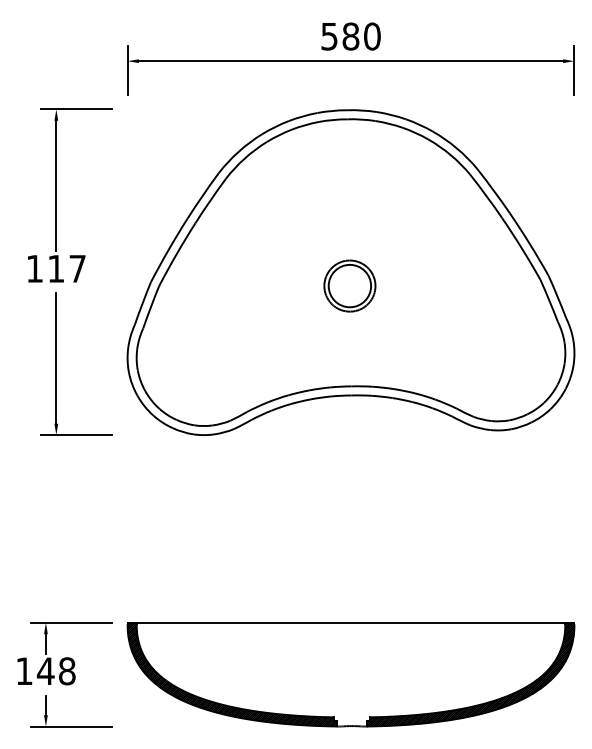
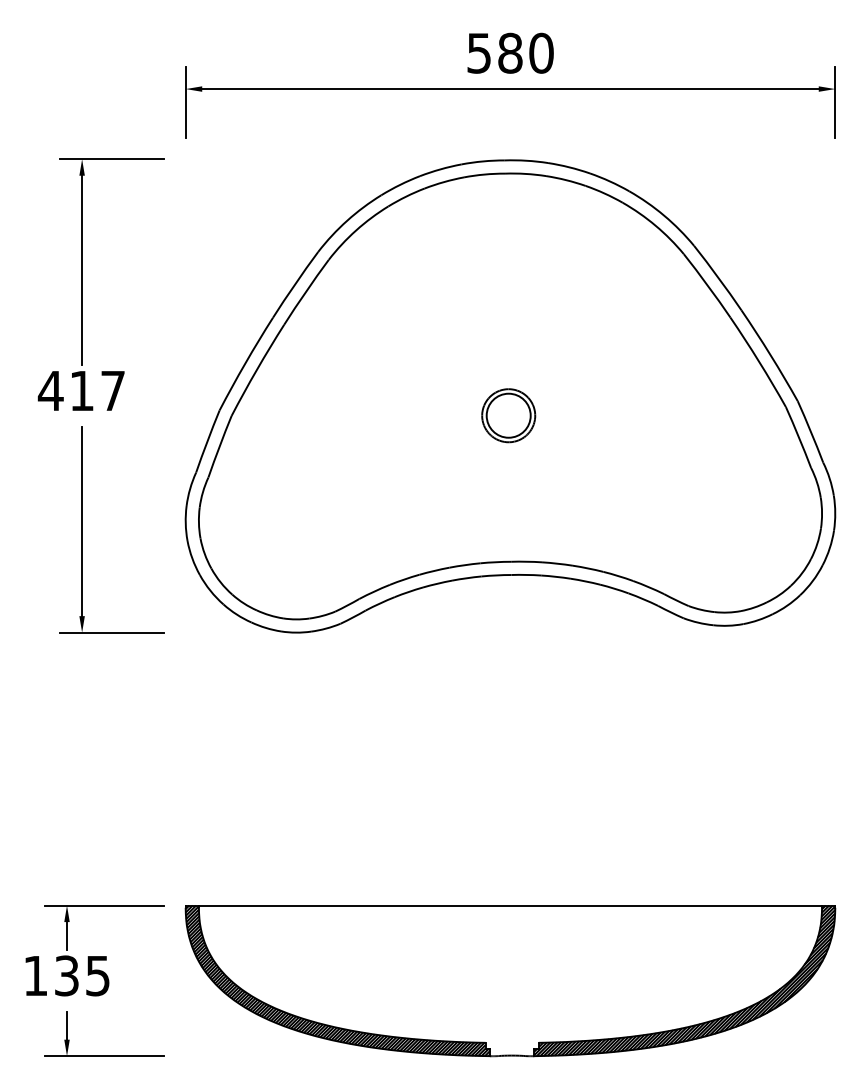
text: (34, 268) -> (50, 390), 117 -> 417
part: (349, 285) -> (508, 415), size x0.71
text: (55, 671) -> (80, 976), 148 -> 135

